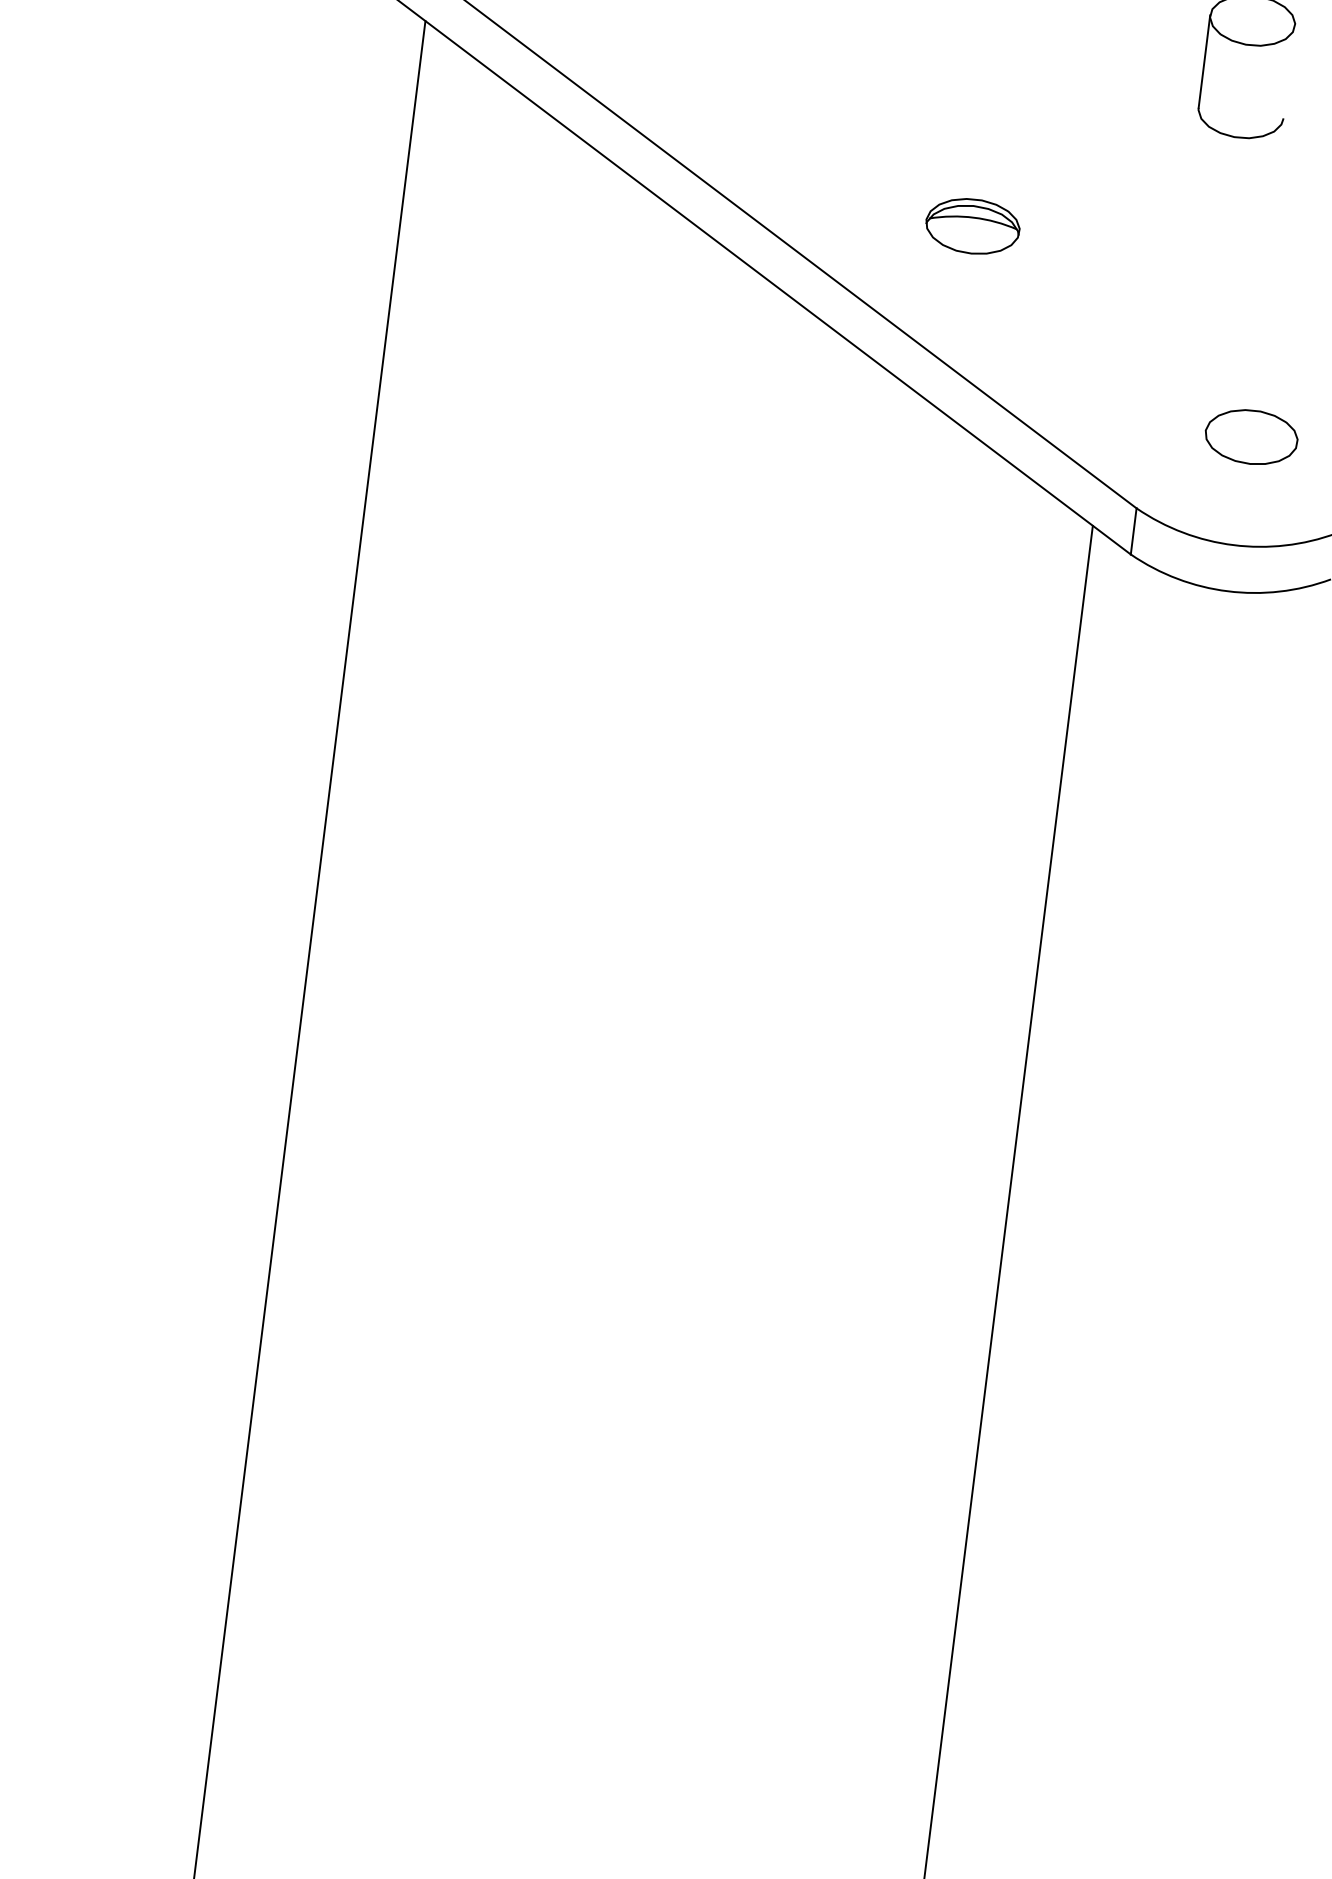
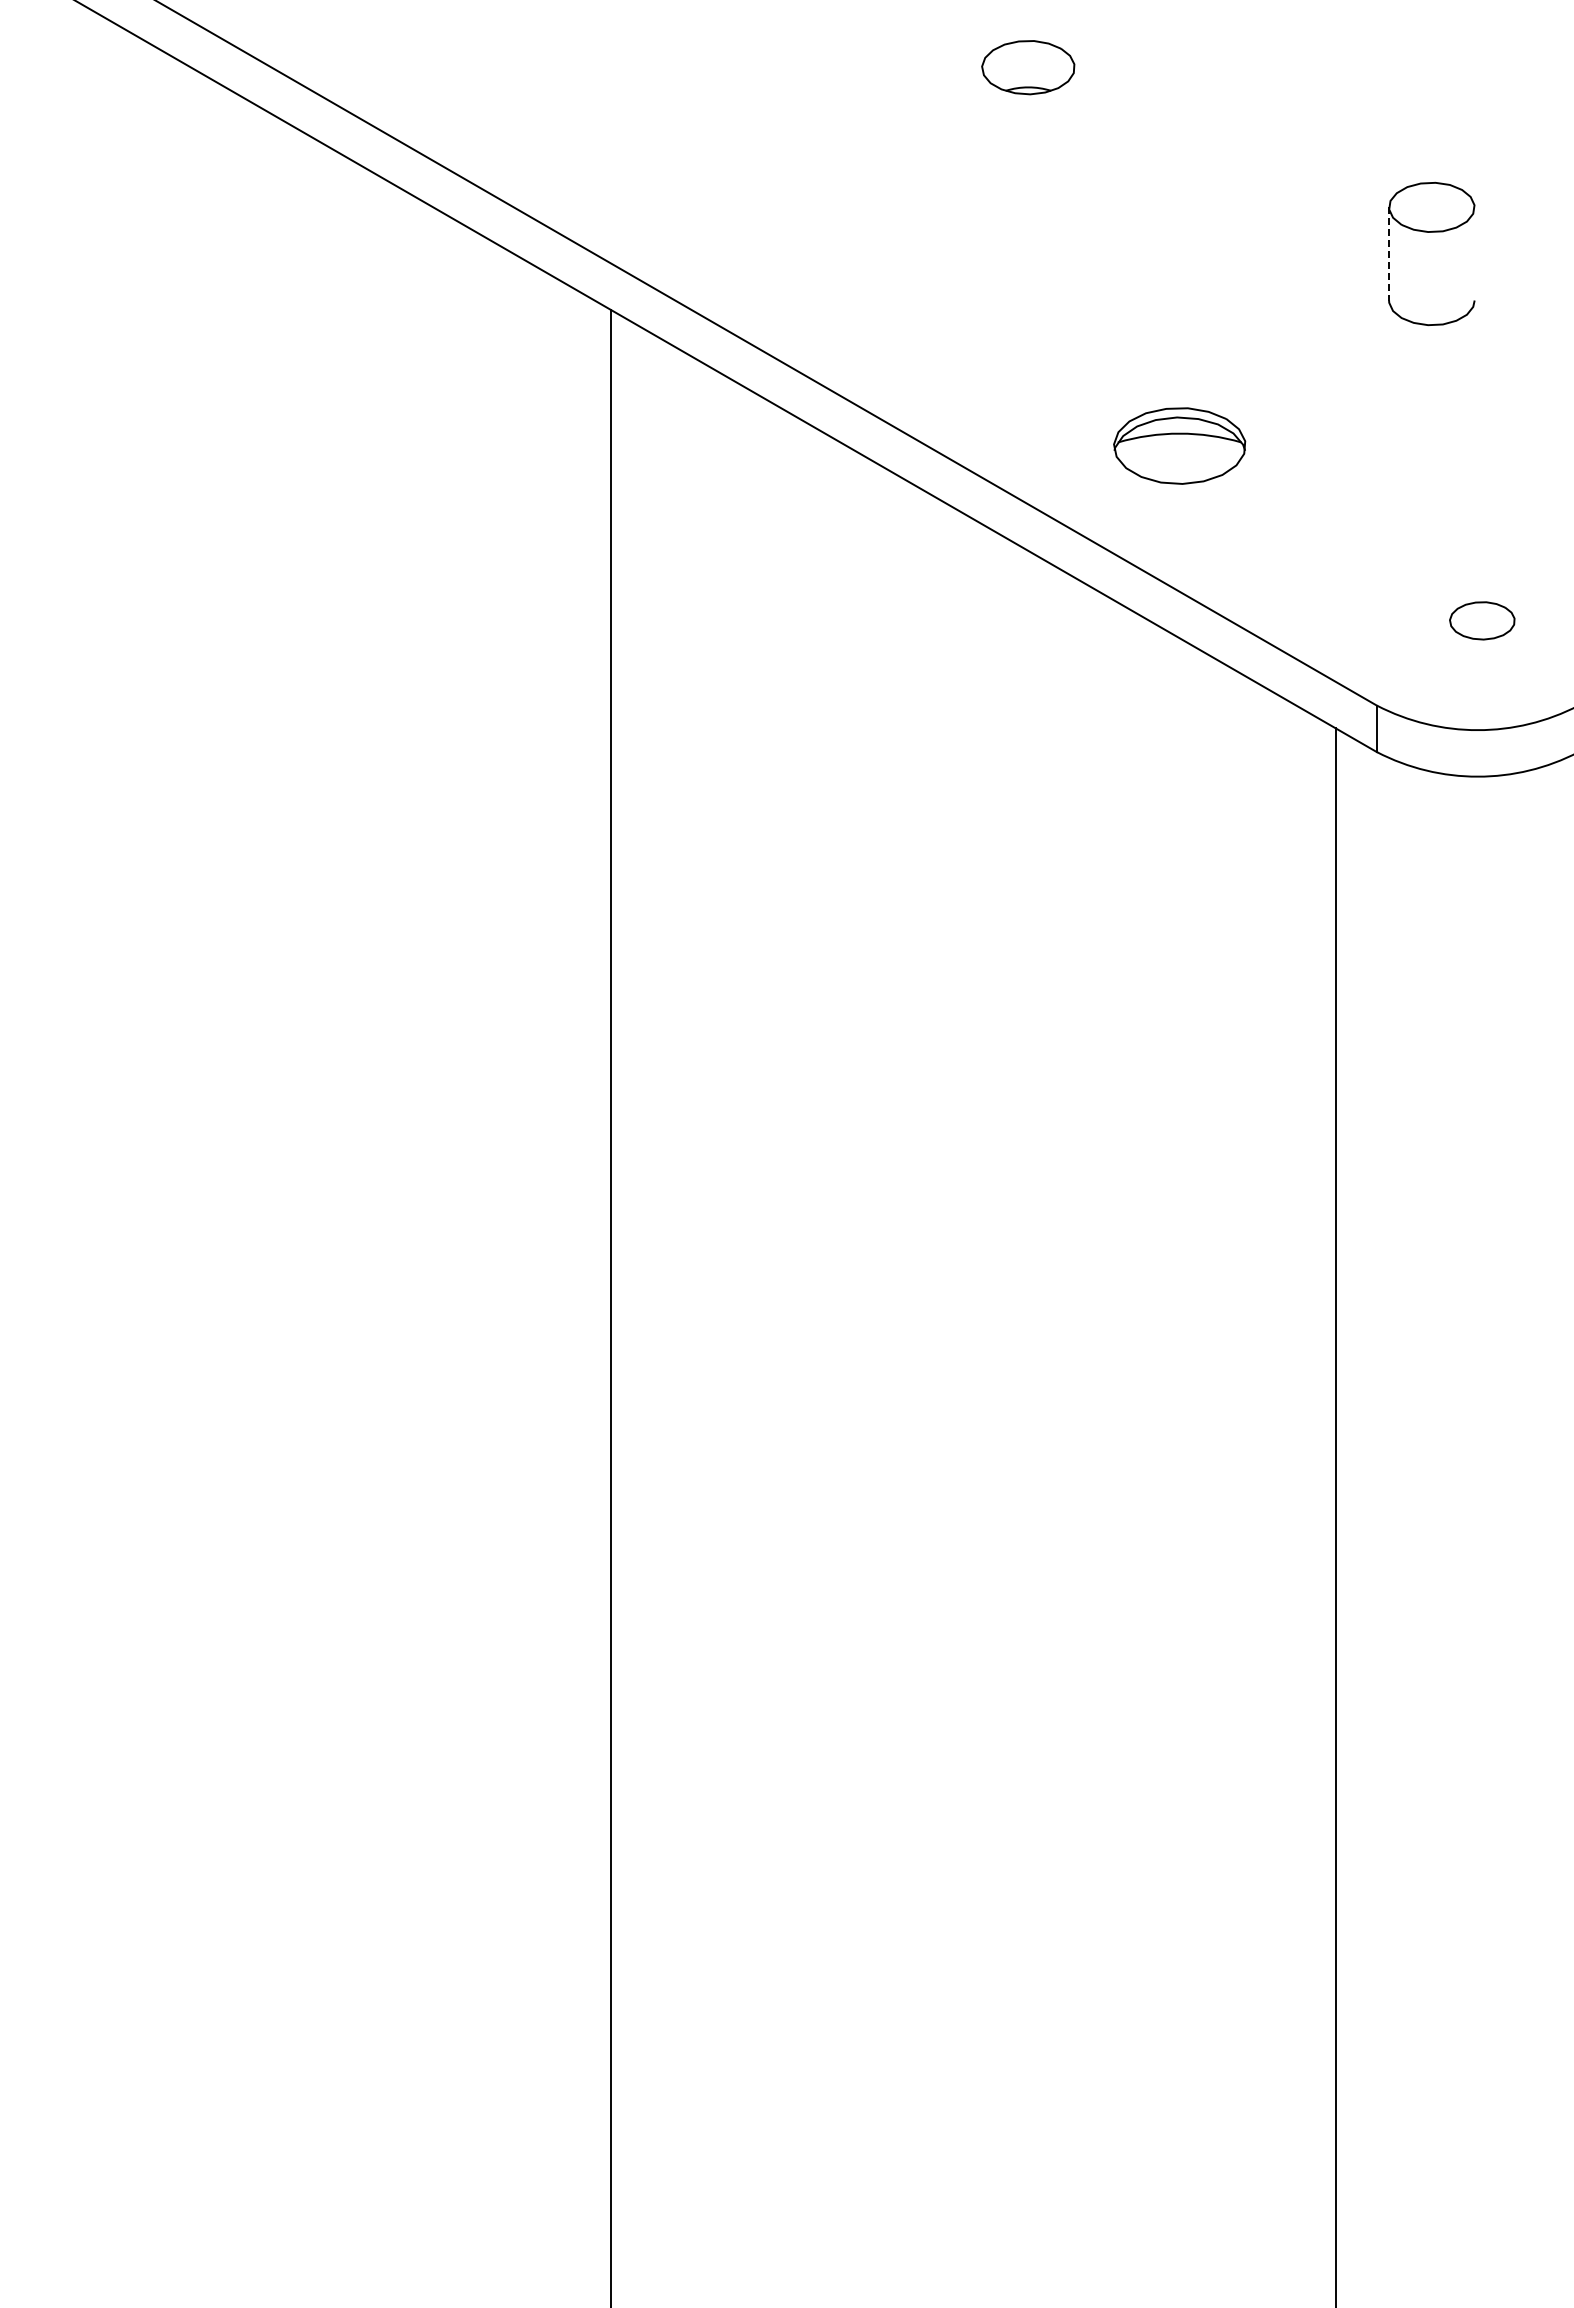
line: (1204, 61) -> (1389, 253), solid -> dashed
part: (972, 226) -> (1179, 446), size x1.4
part: (1251, 436) -> (1482, 620), size x0.7

